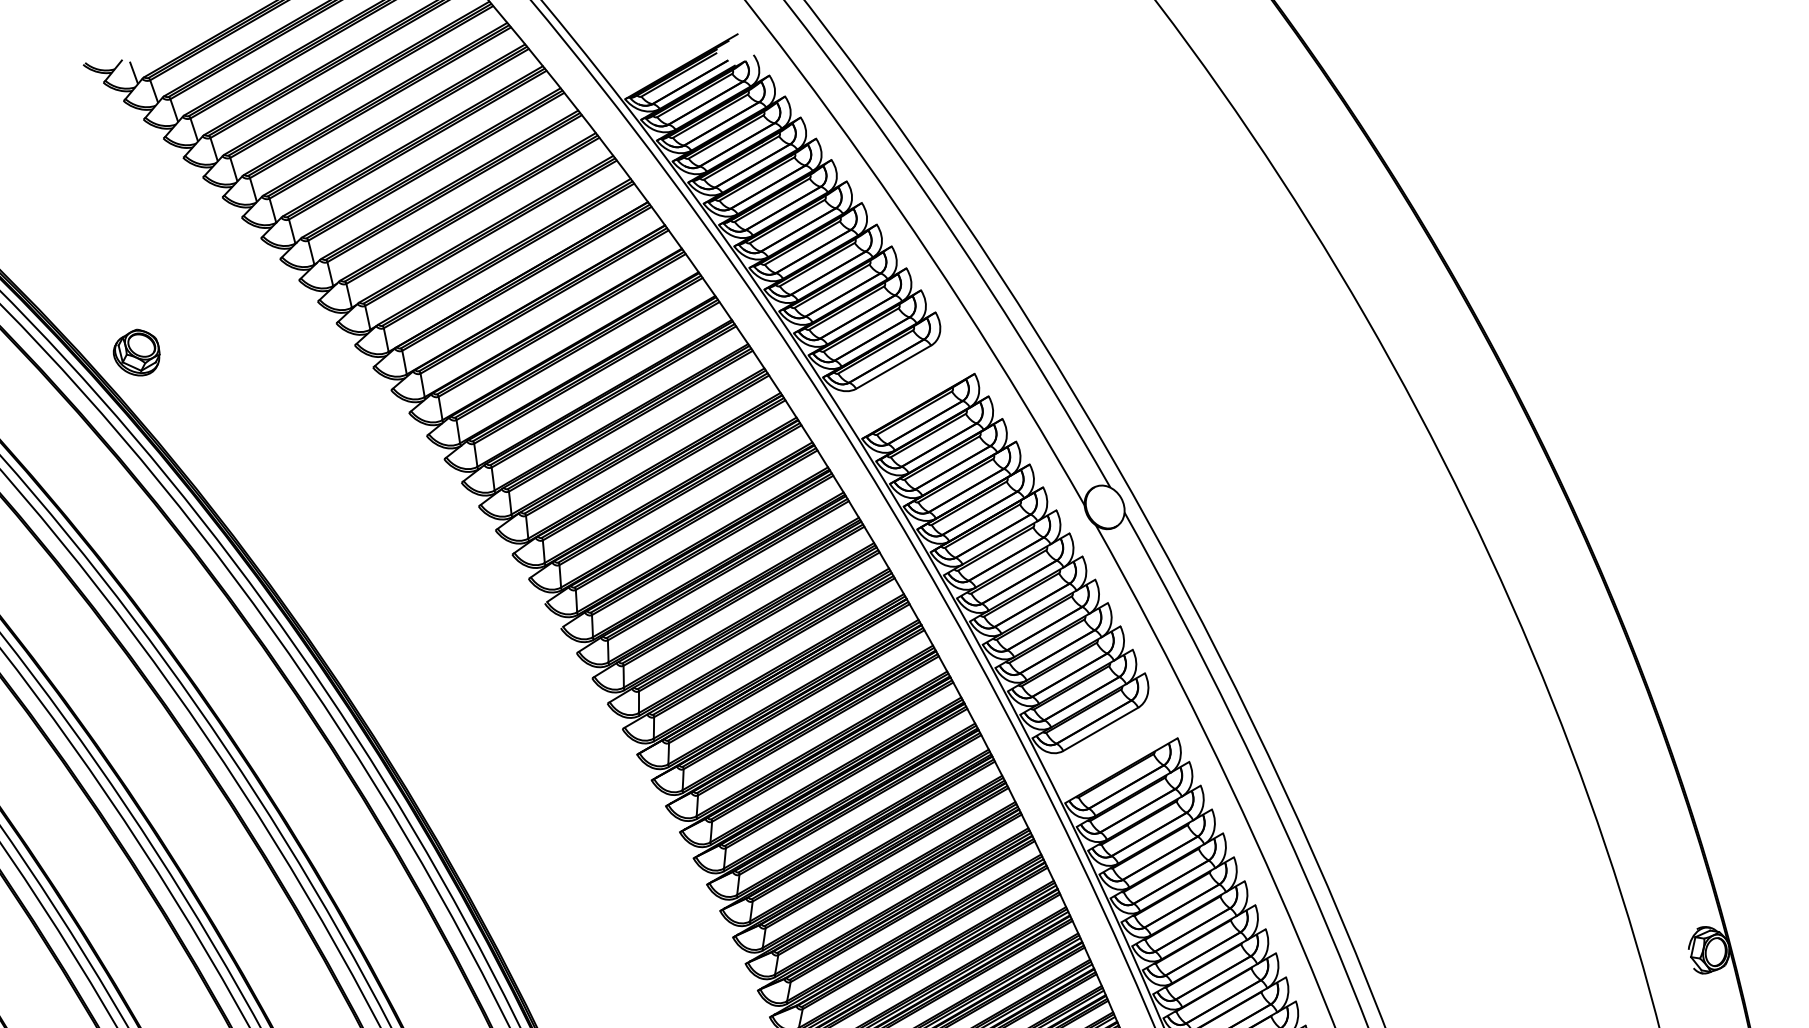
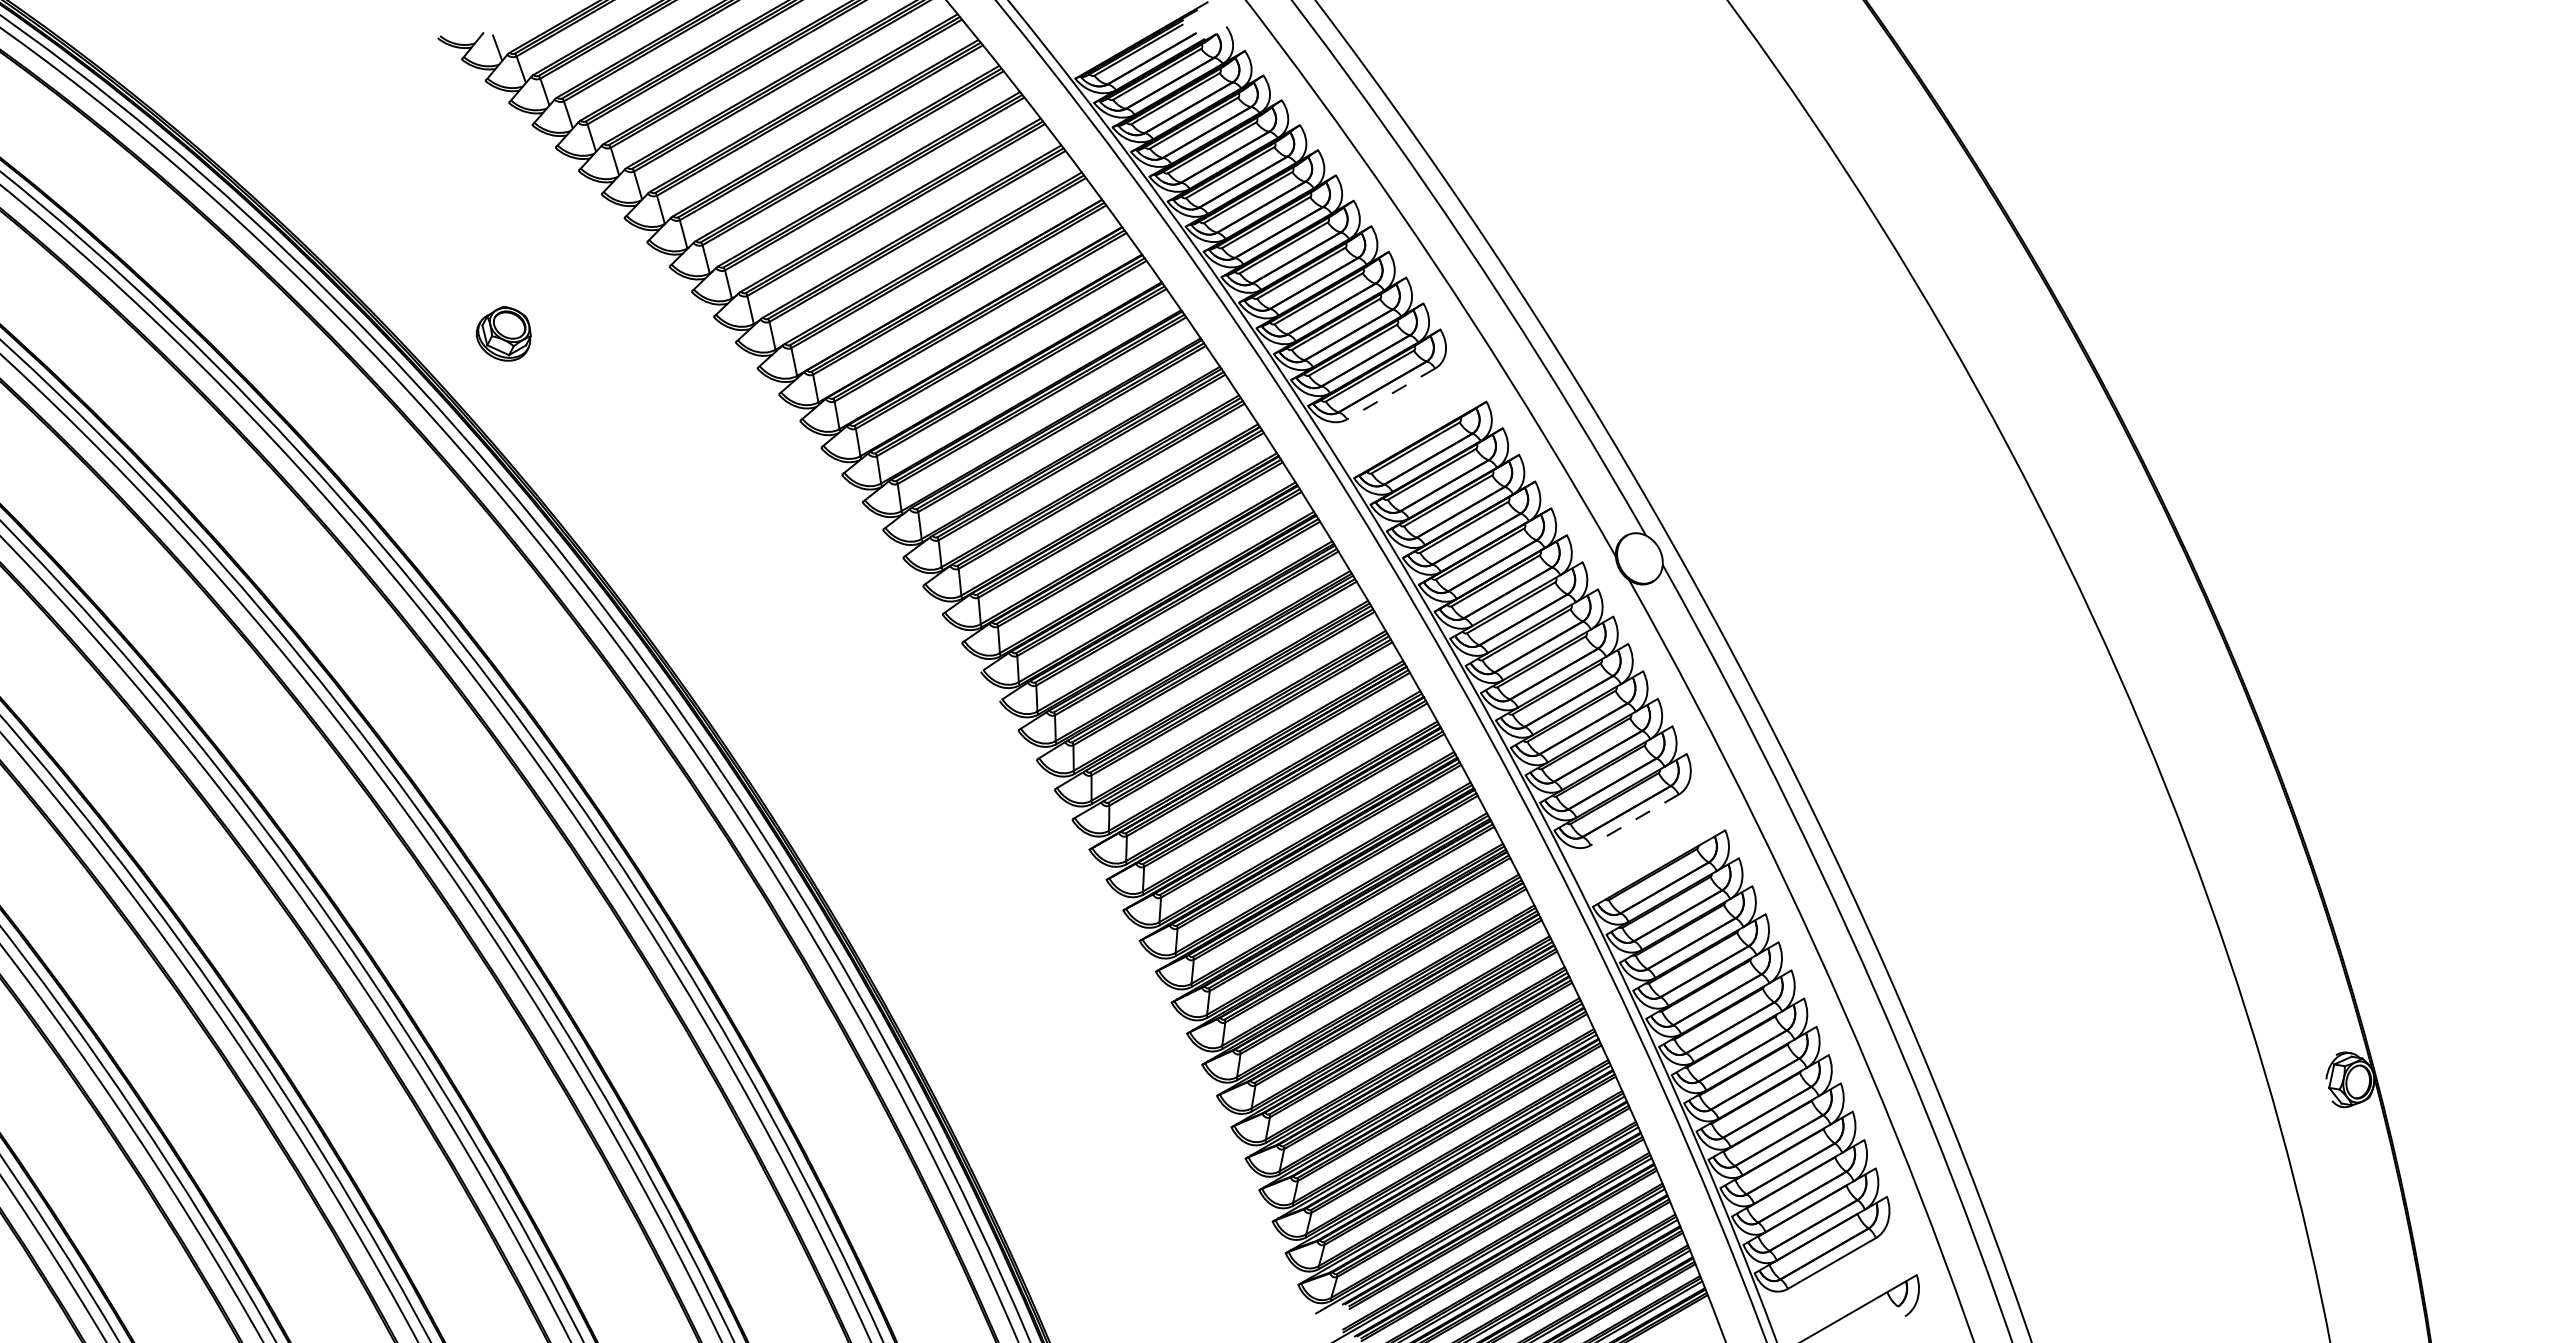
part: (136, 352) -> (503, 333), moved
line: (893, 366) -> (1391, 393), solid -> dashed
line: (1100, 728) -> (1634, 819), solid -> dashed

